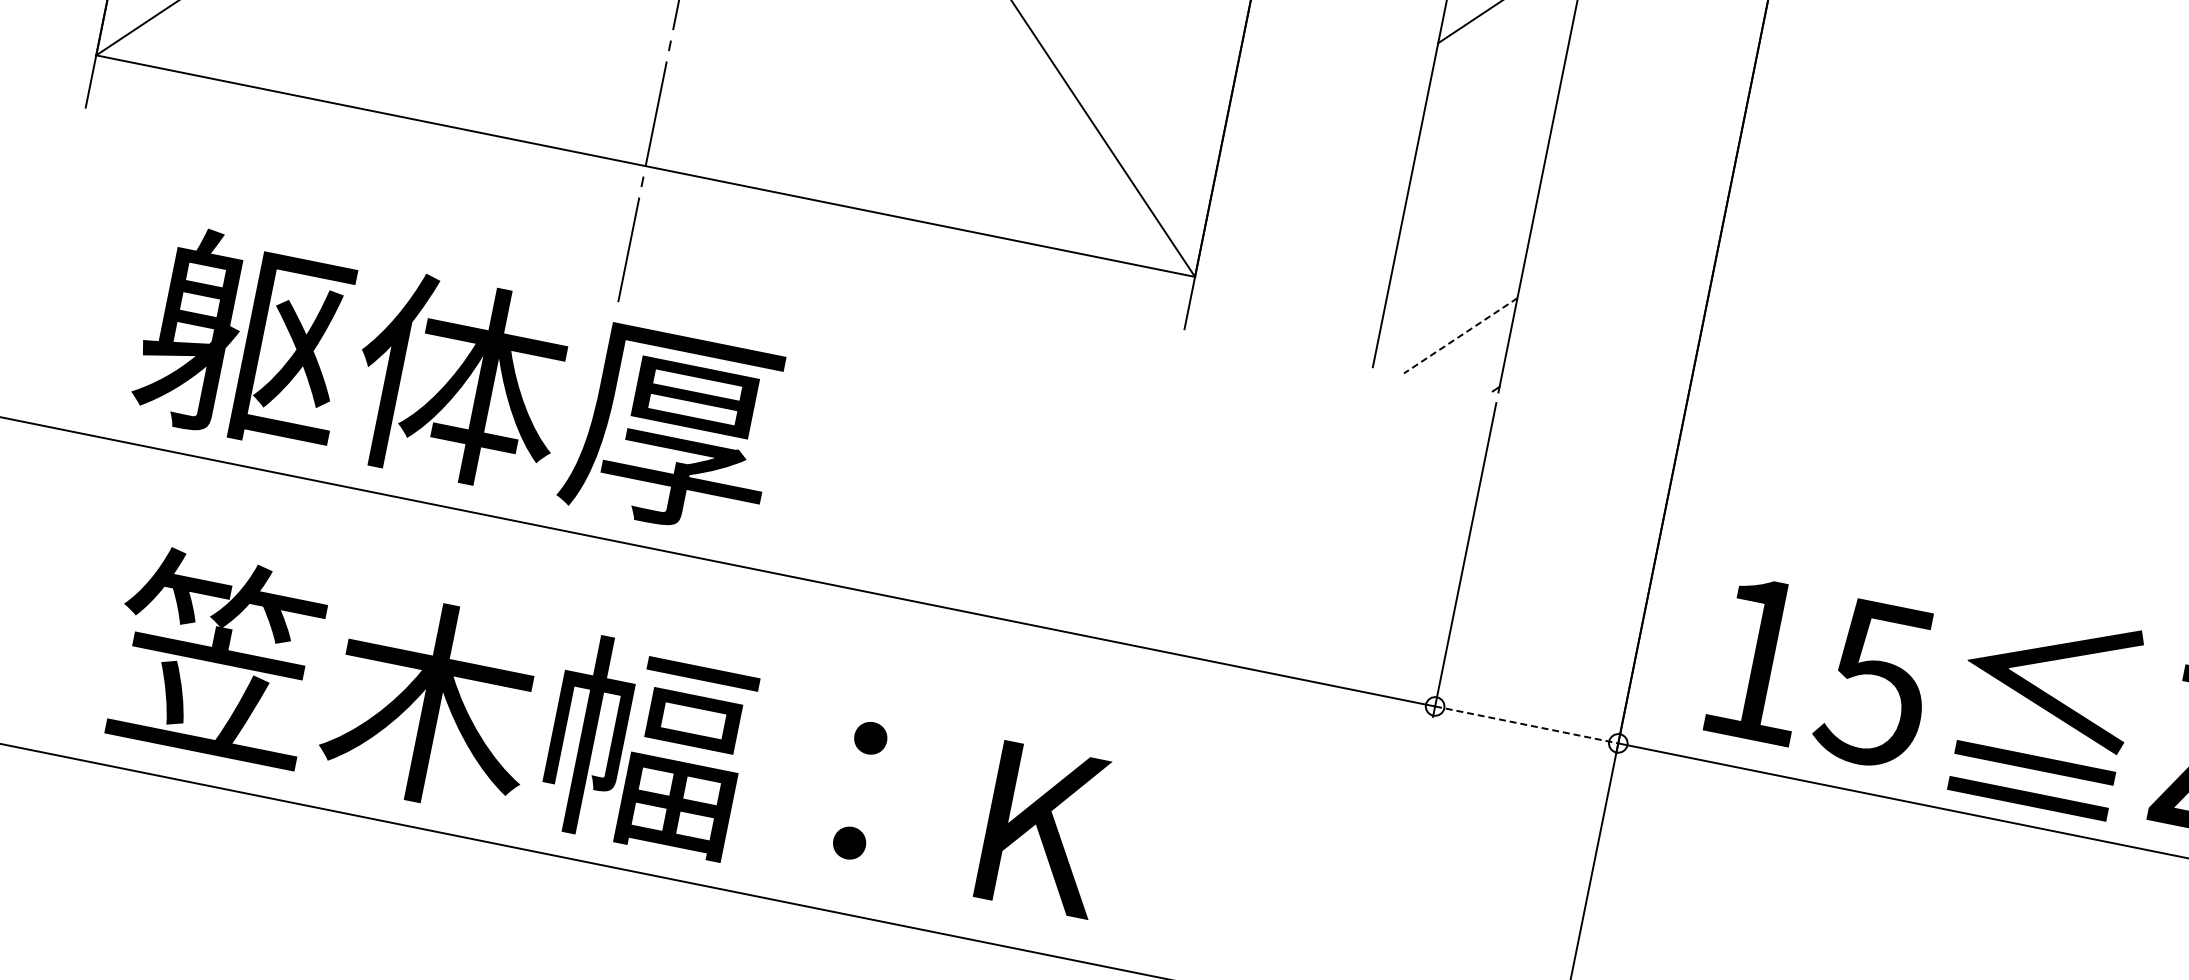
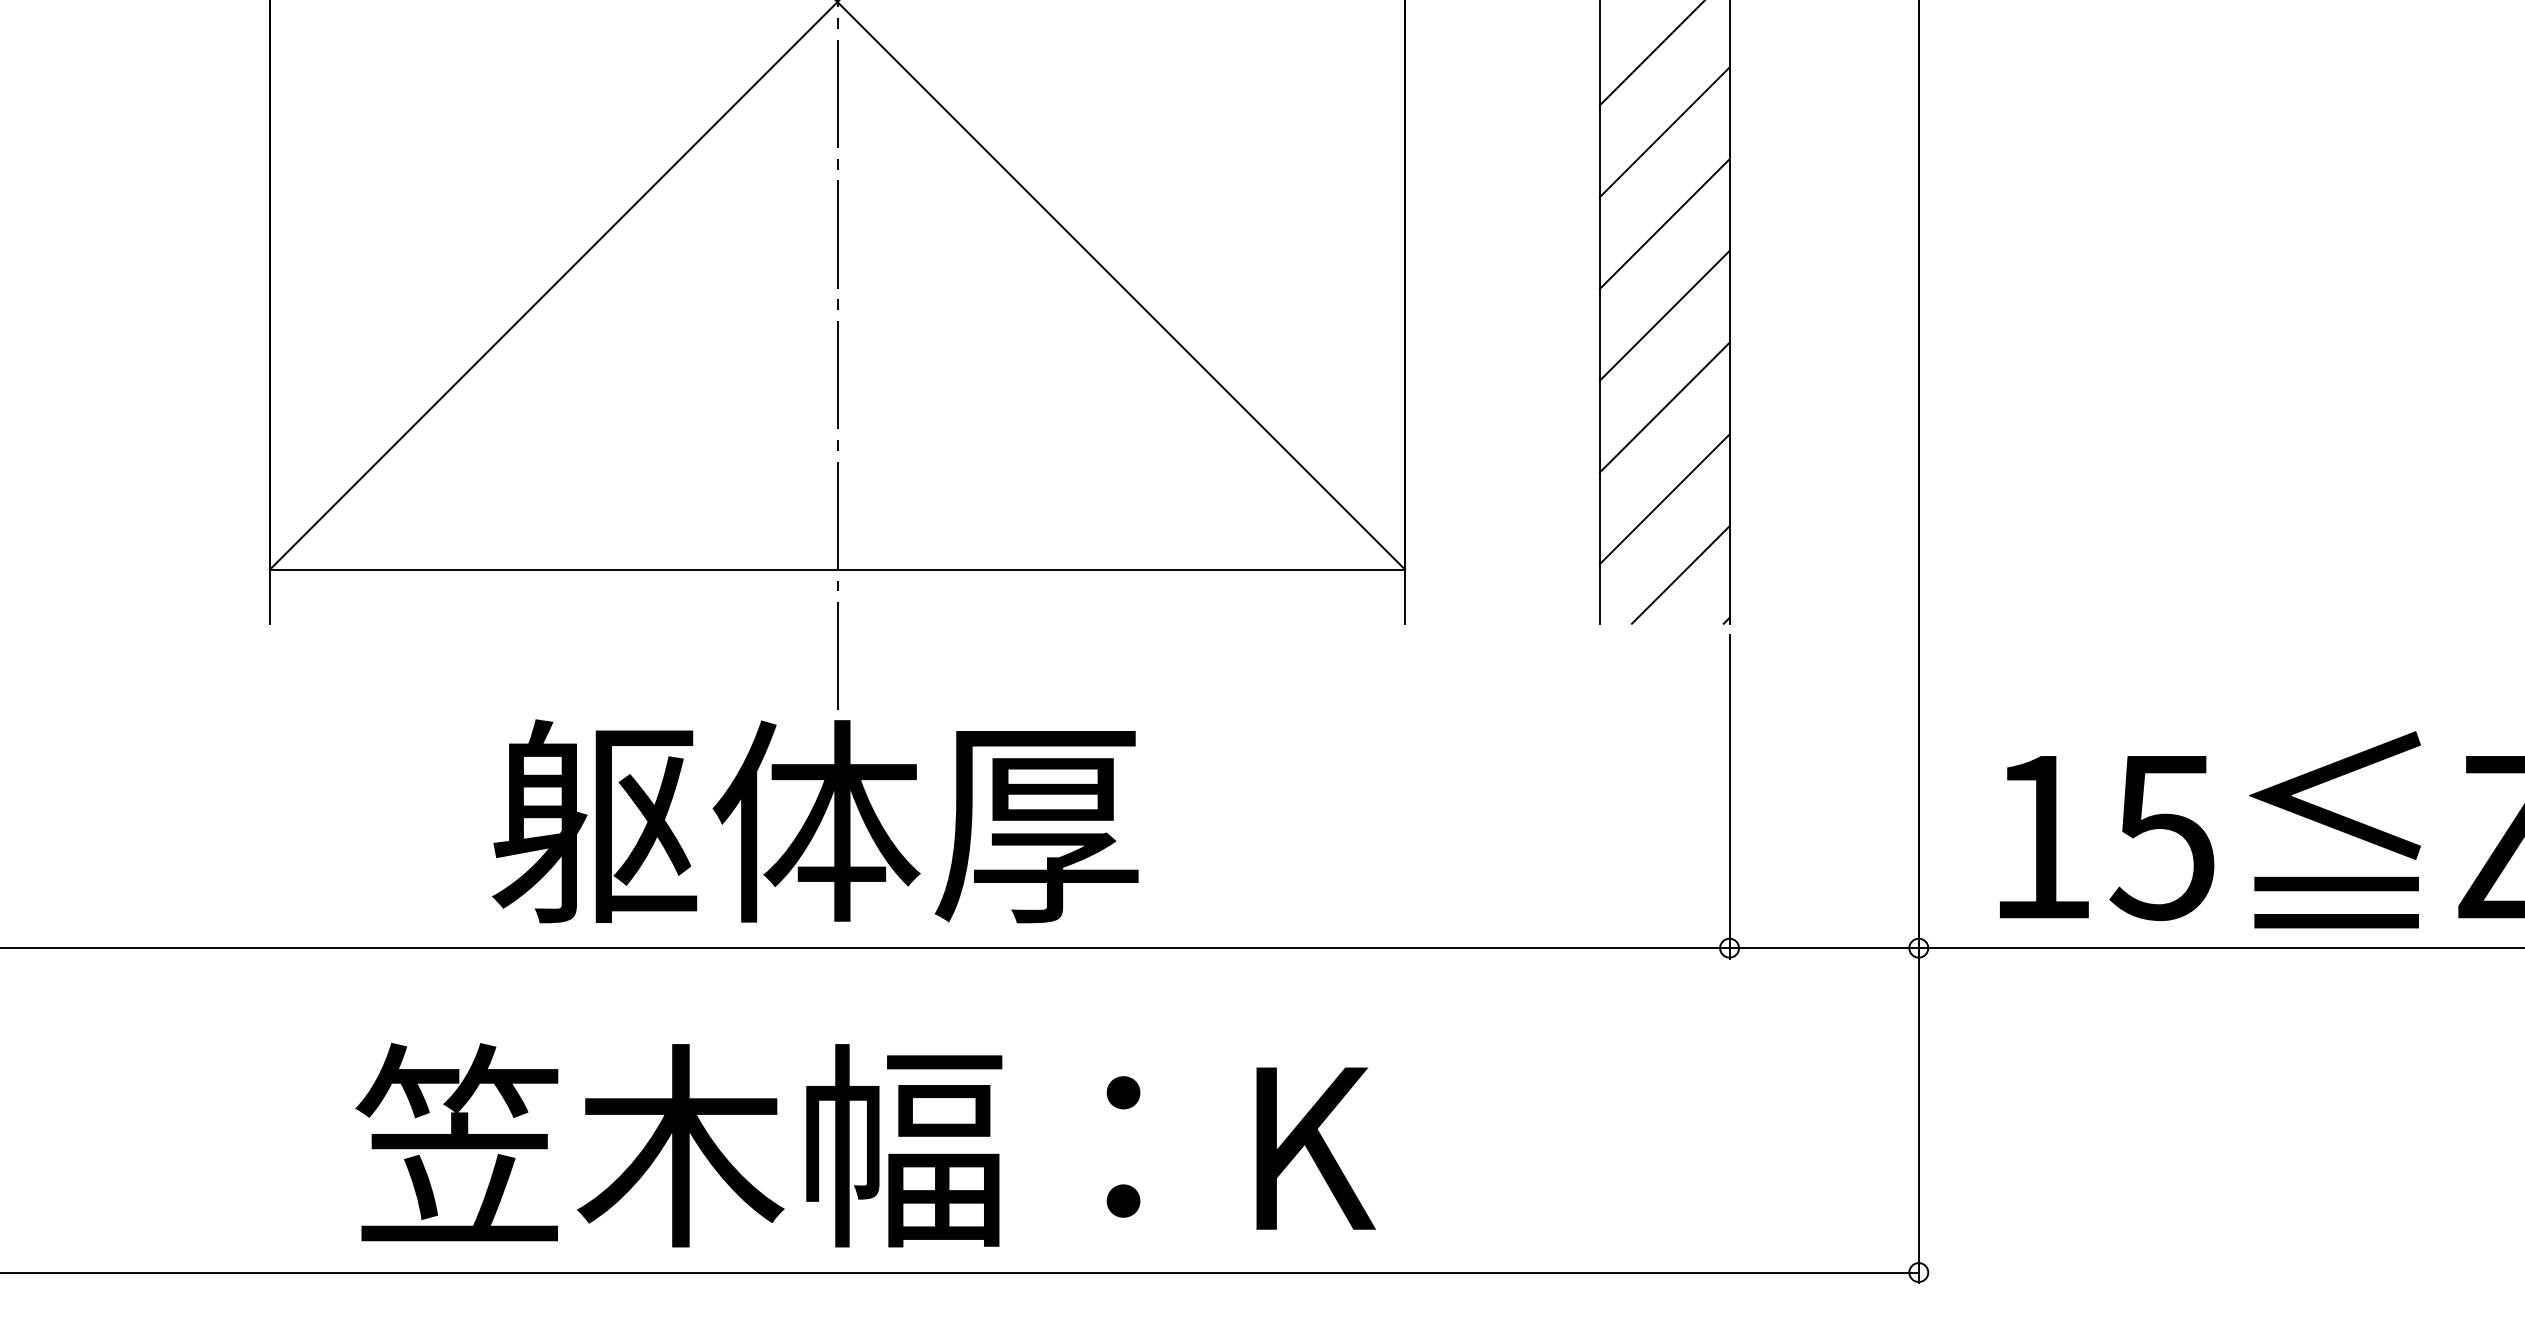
line: (1495, 81) -> (1664, 315), added
line: (1477, 170) -> (1664, 407), added
line: (1459, 259) -> (1664, 499), added
line: (1460, 336) -> (1680, 575), dashed -> solid
text: (459, 382) -> (815, 821), moved
line: (1526, 725) -> (1824, 948), dashed -> solid
text: (610, 738) -> (865, 1145), moved

